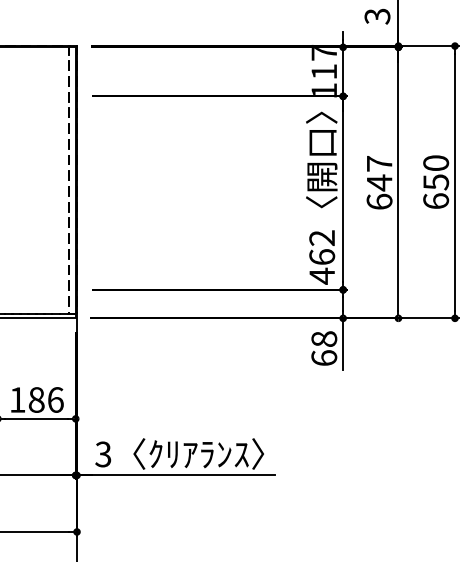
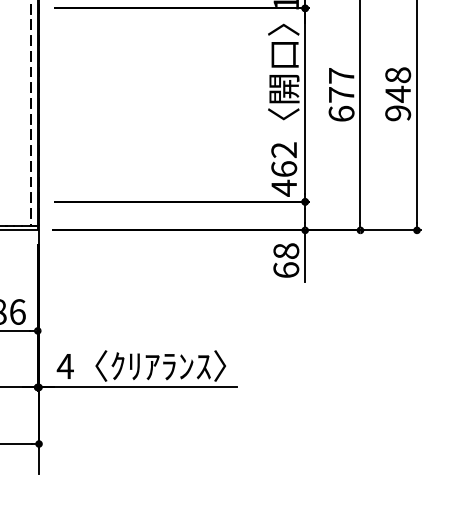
text: (379, 182) -> (341, 94), 647 -> 677
text: (436, 182) -> (398, 94), 650 -> 948
text: (102, 454) -> (64, 366), 3 -> 4

